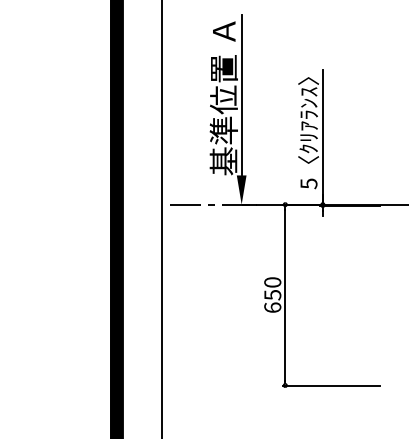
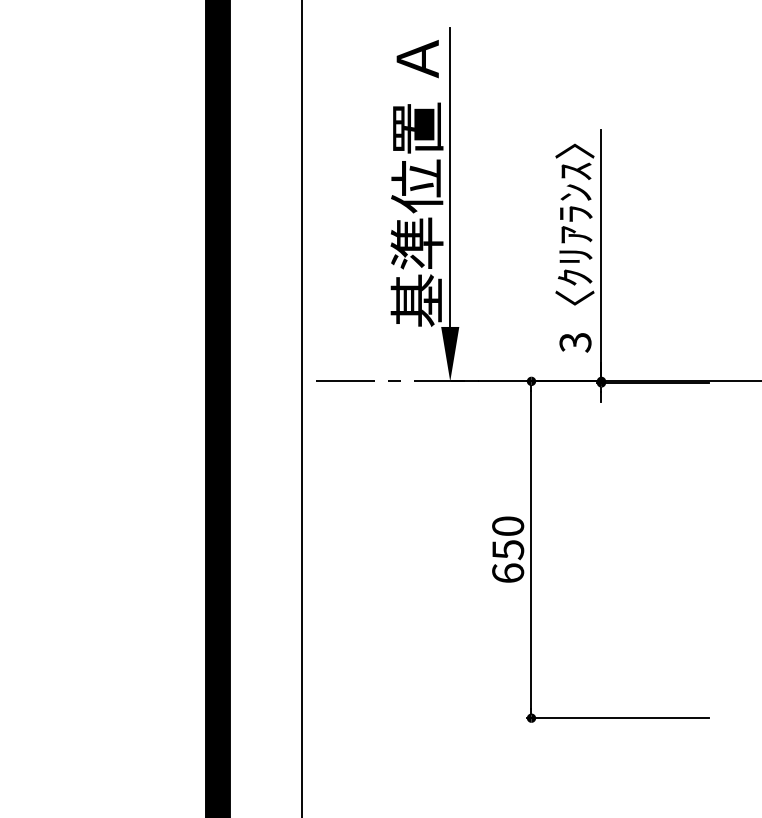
text: (308, 183) -> (574, 341), 5 -> 3

